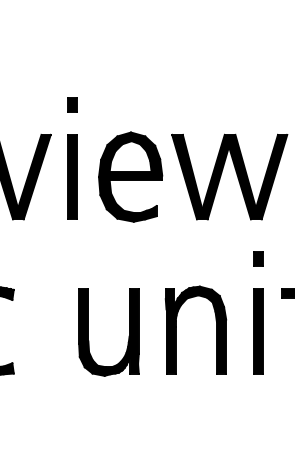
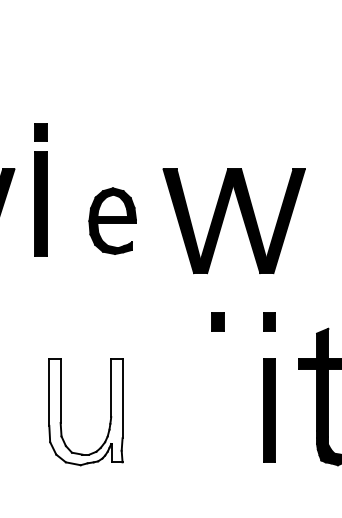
part: (72, 176) -> (41, 203), moved
part: (130, 176) -> (112, 220), size x0.6
part: (216, 258) -> (217, 321), added
part: (176, 329) -> (168, 408), removed
fill: (108, 332) -> (85, 411), removed

